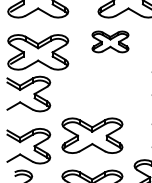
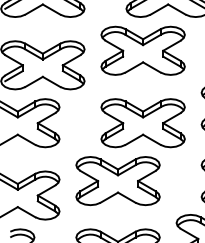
part: (110, 41) -> (143, 50), size x1.67
part: (110, 93) -> (143, 122), added

